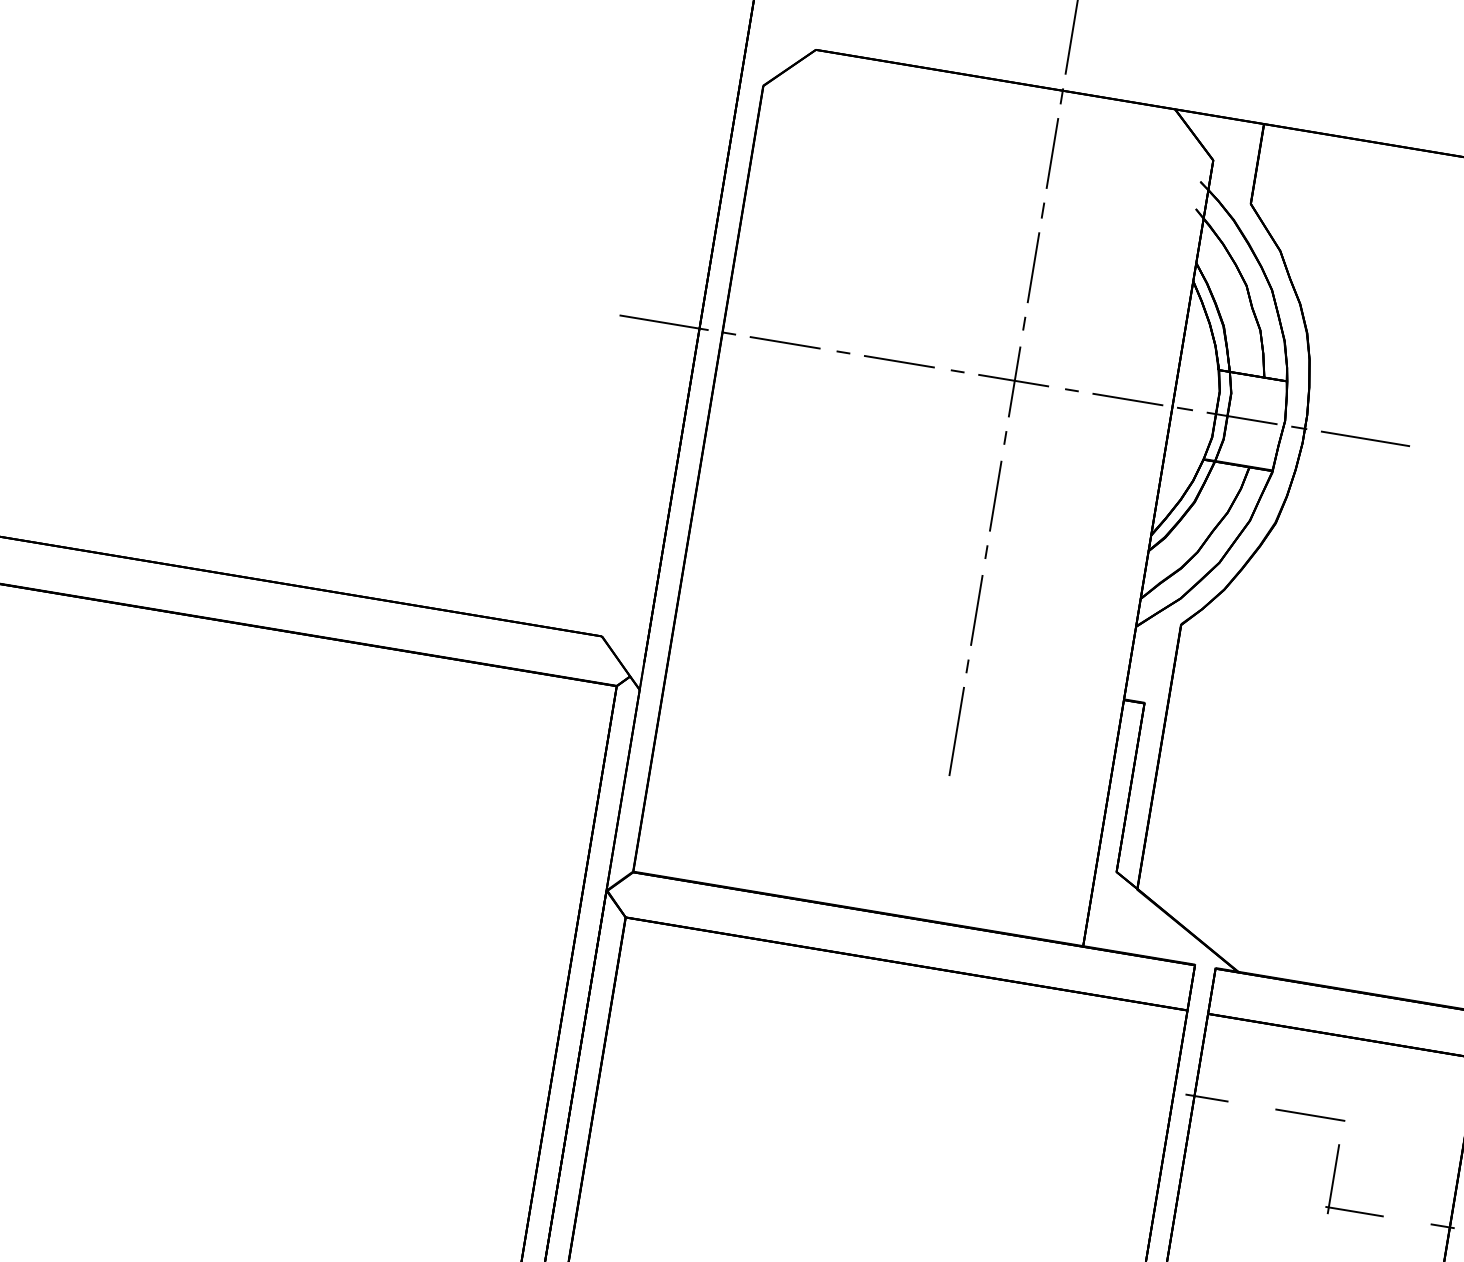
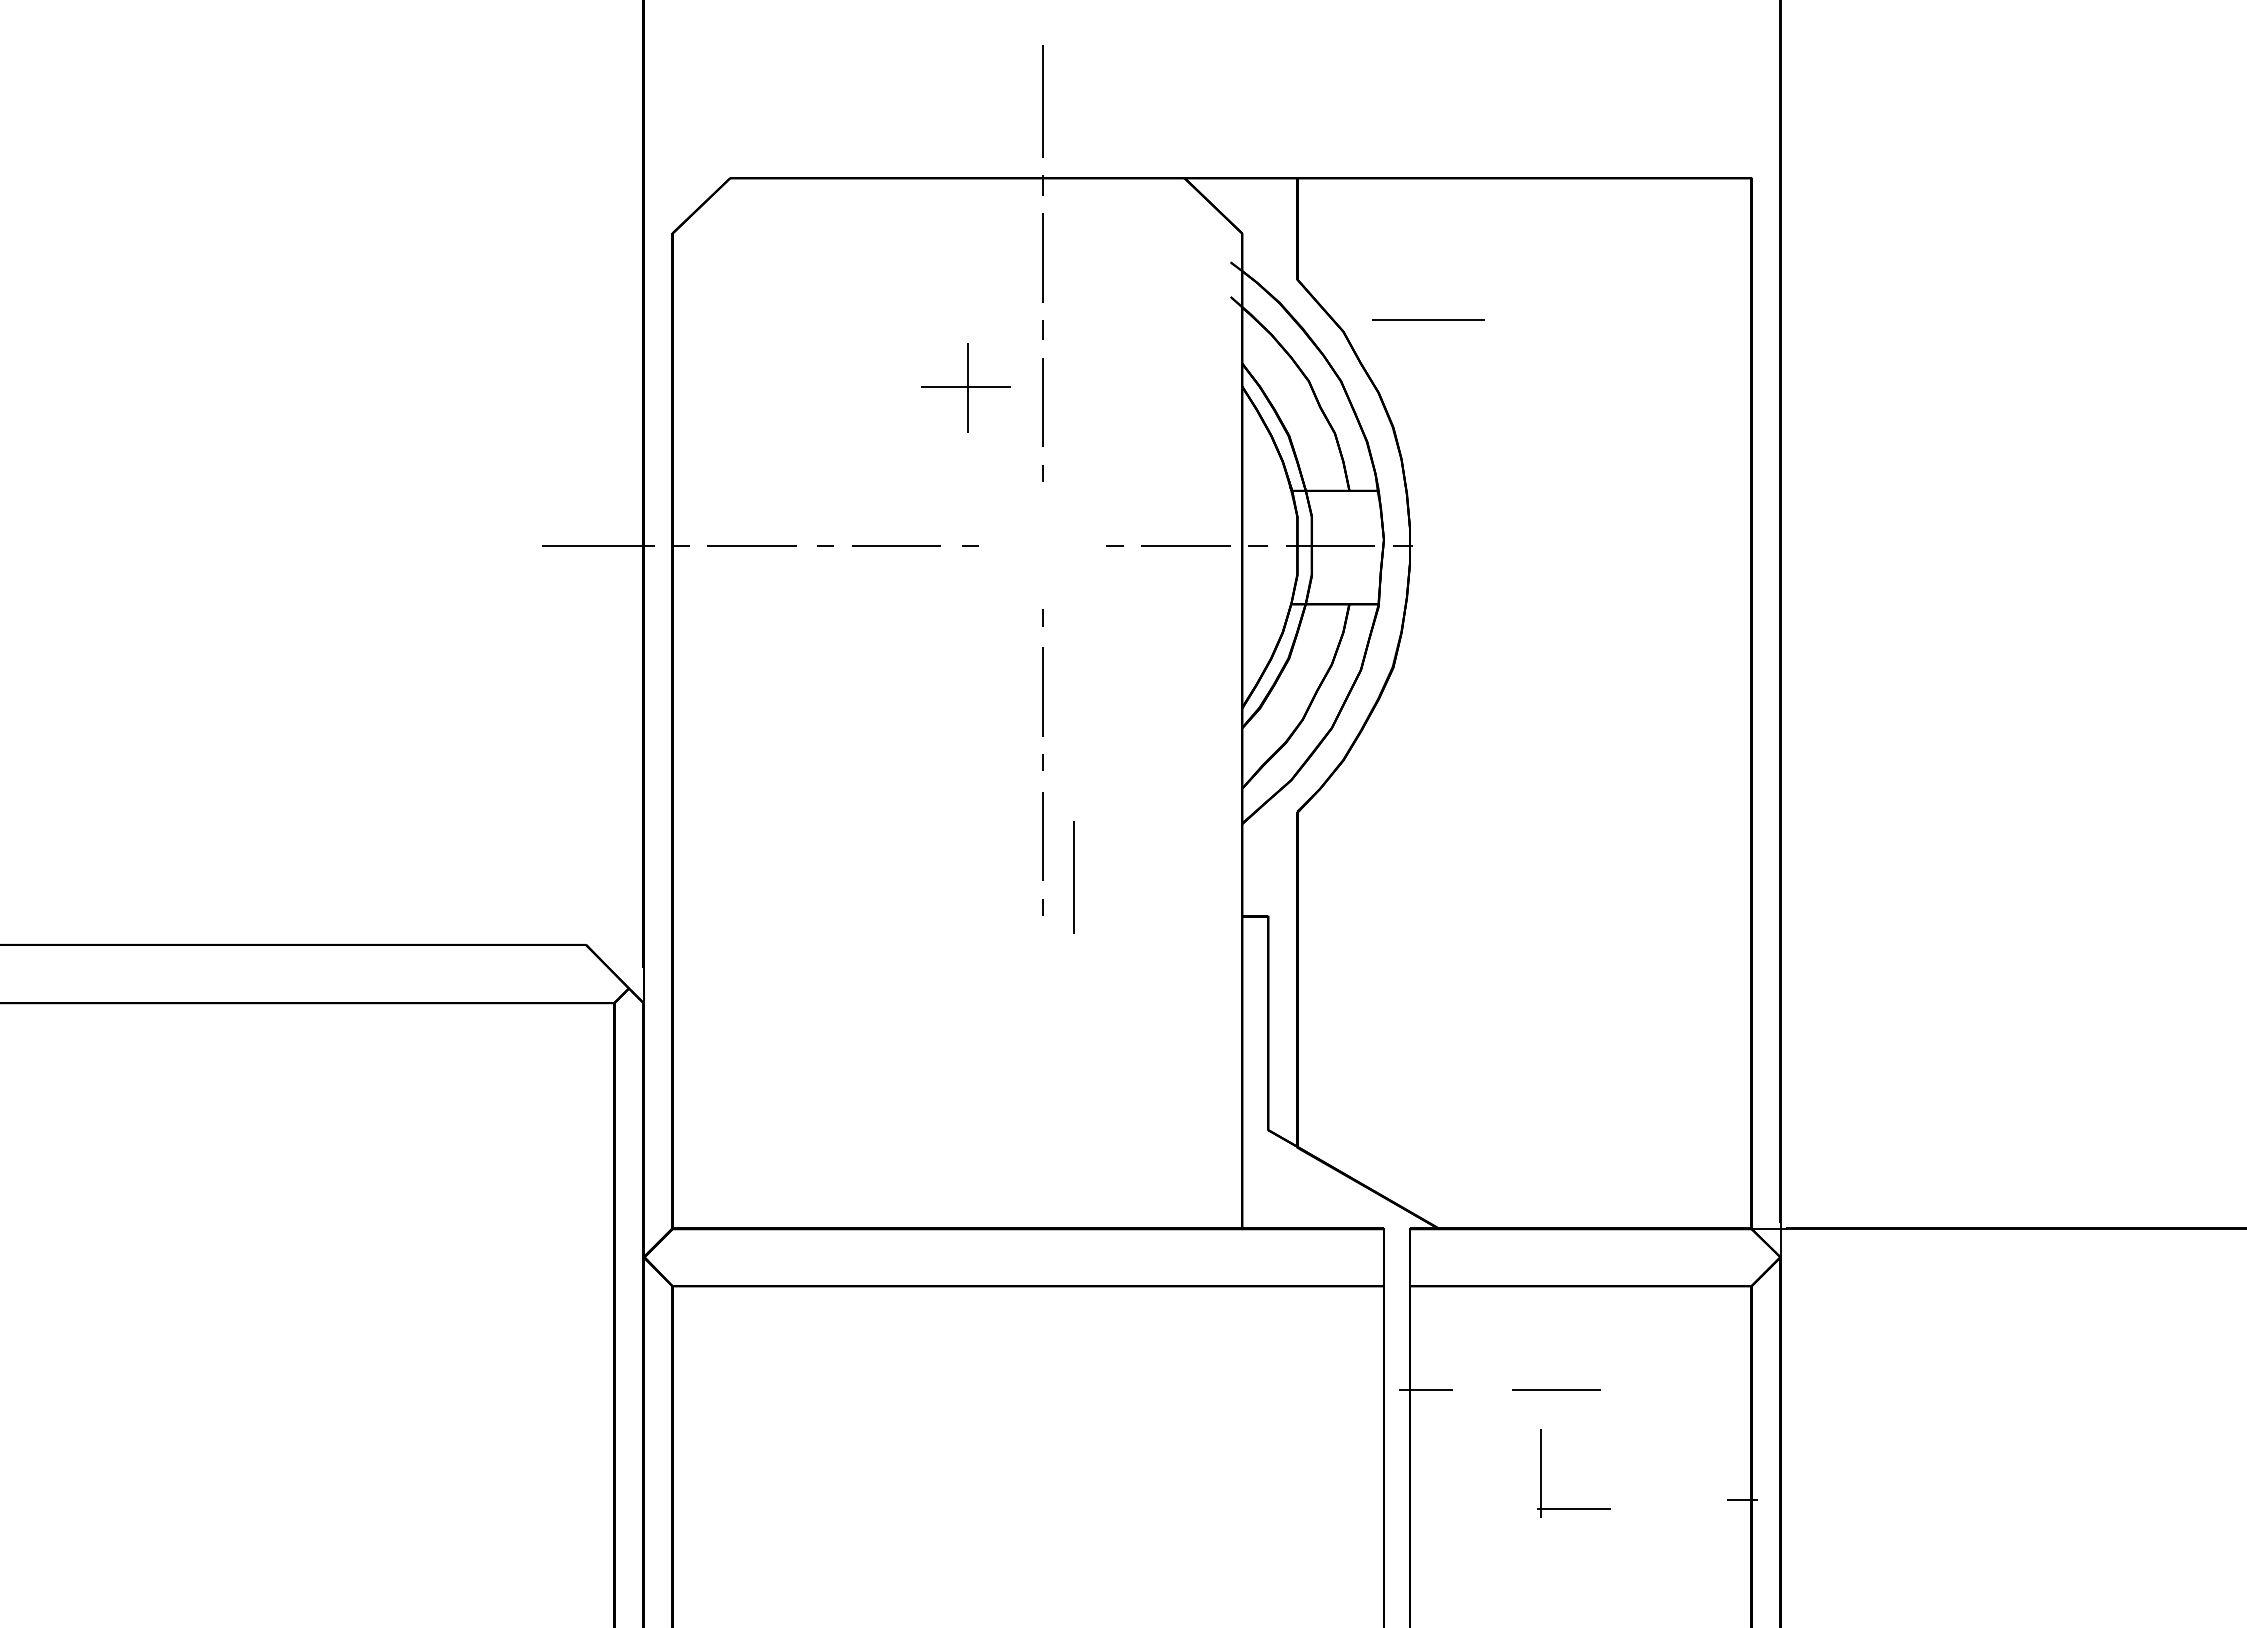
part: (1013, 381) -> (965, 387), moved
line: (1365, 438) -> (1428, 319), moved
line: (956, 731) -> (1073, 877), moved
part: (1333, 1179) -> (1541, 1473), moved

